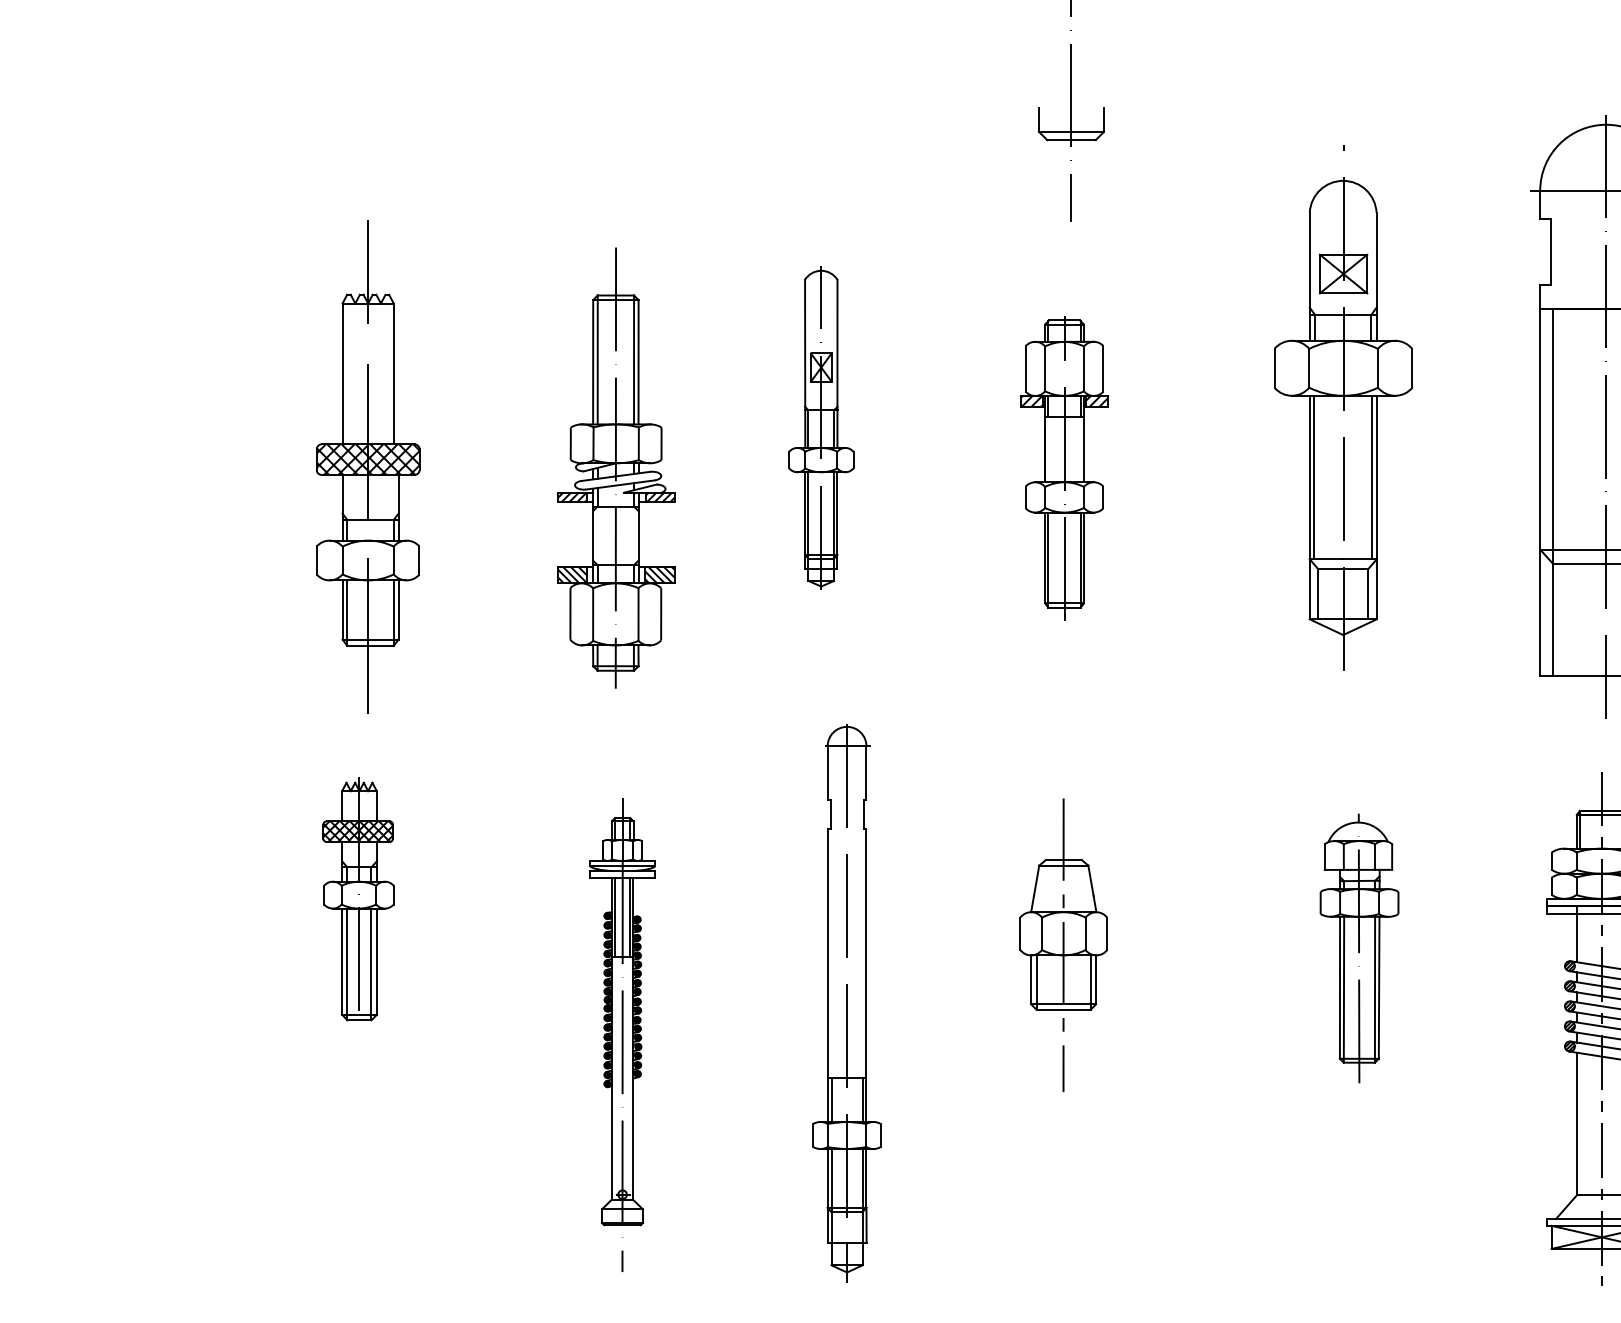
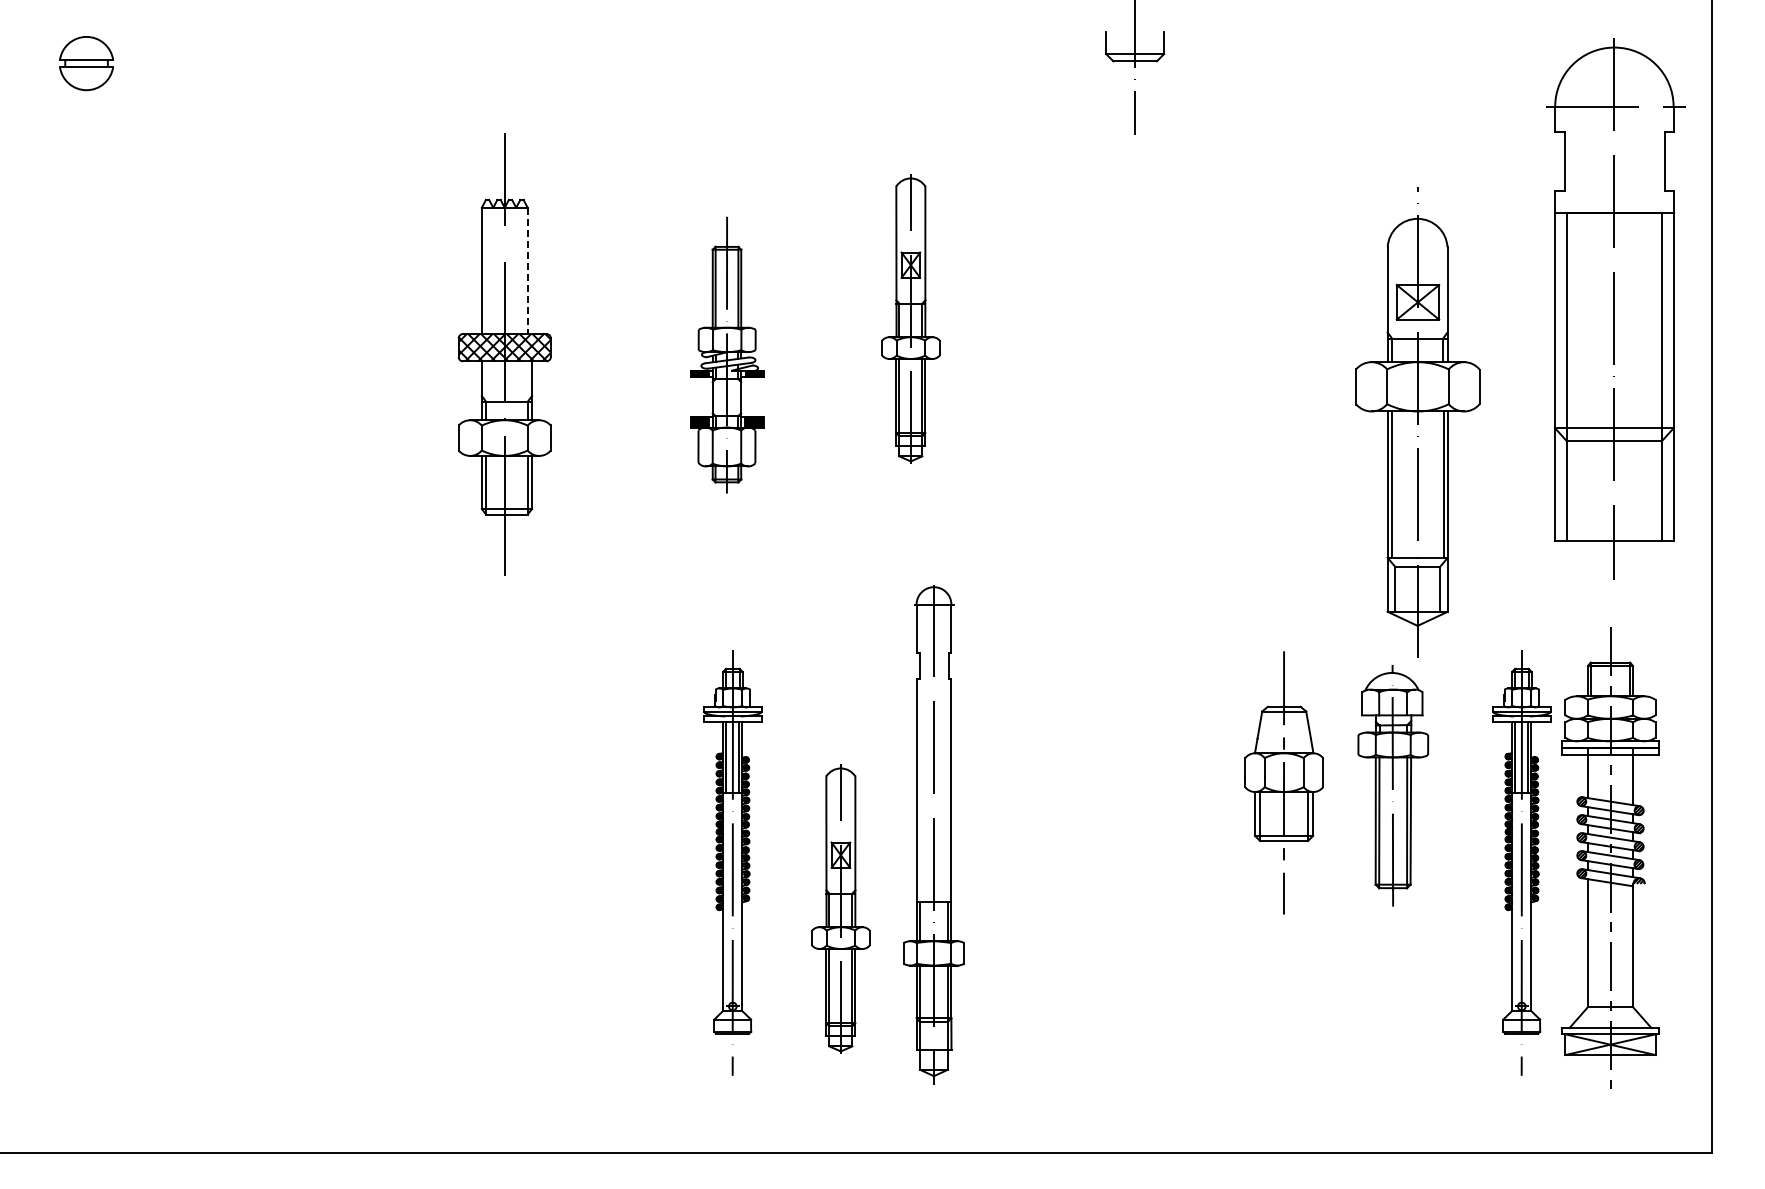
line: (393, 374) -> (527, 271), solid -> dashed
part: (1343, 408) -> (1417, 422), moved
part: (616, 467) -> (727, 354), size x0.7
part: (1064, 468) -> (1128, 355), removed
part: (357, 899) -> (495, 741), removed
part: (1062, 944) -> (1283, 782), moved
part: (1502, 1034) -> (1521, 862), added
part: (742, 1085) -> (840, 908), added

